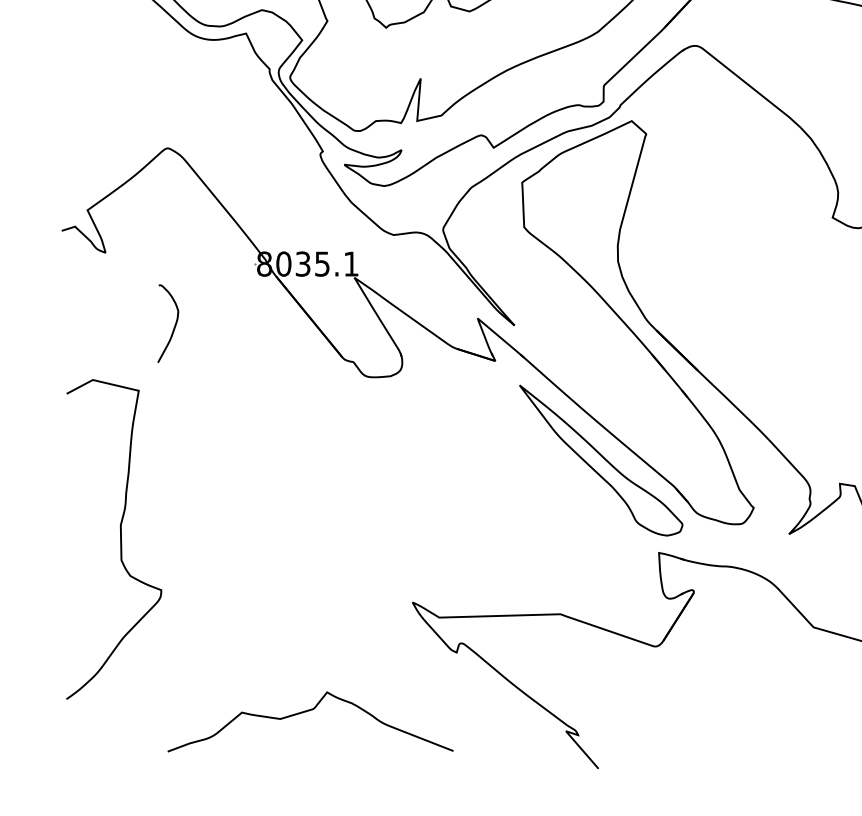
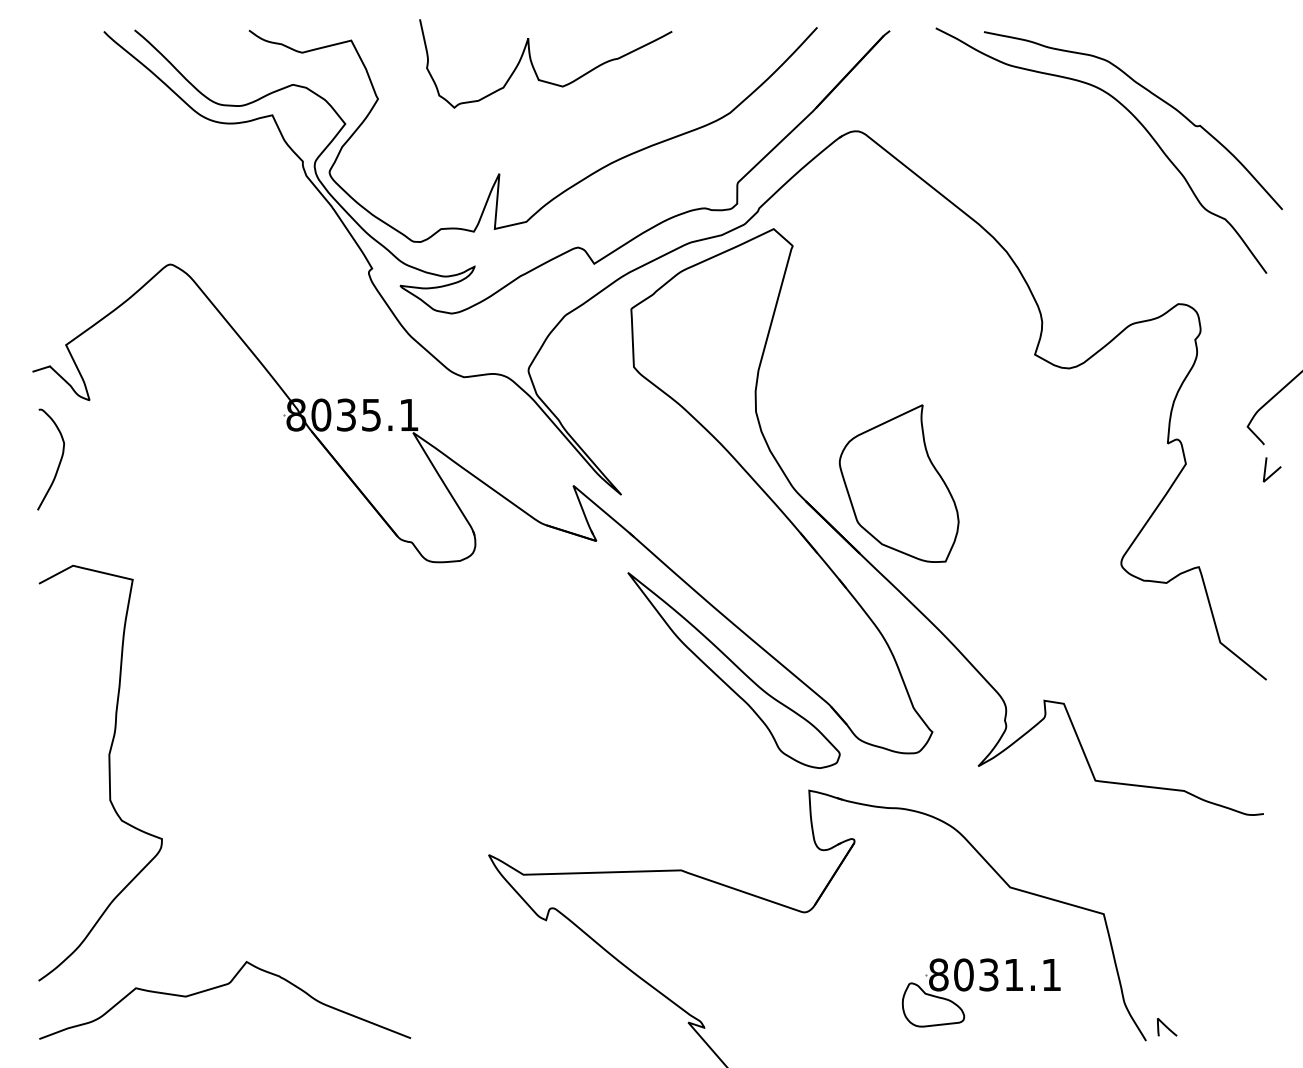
part: (727, 316) -> (898, 483), added
curve: (174, 325) -> (59, 461), moved
part: (790, 708) -> (980, 992), added
curve: (307, 712) -> (220, 987), moved

